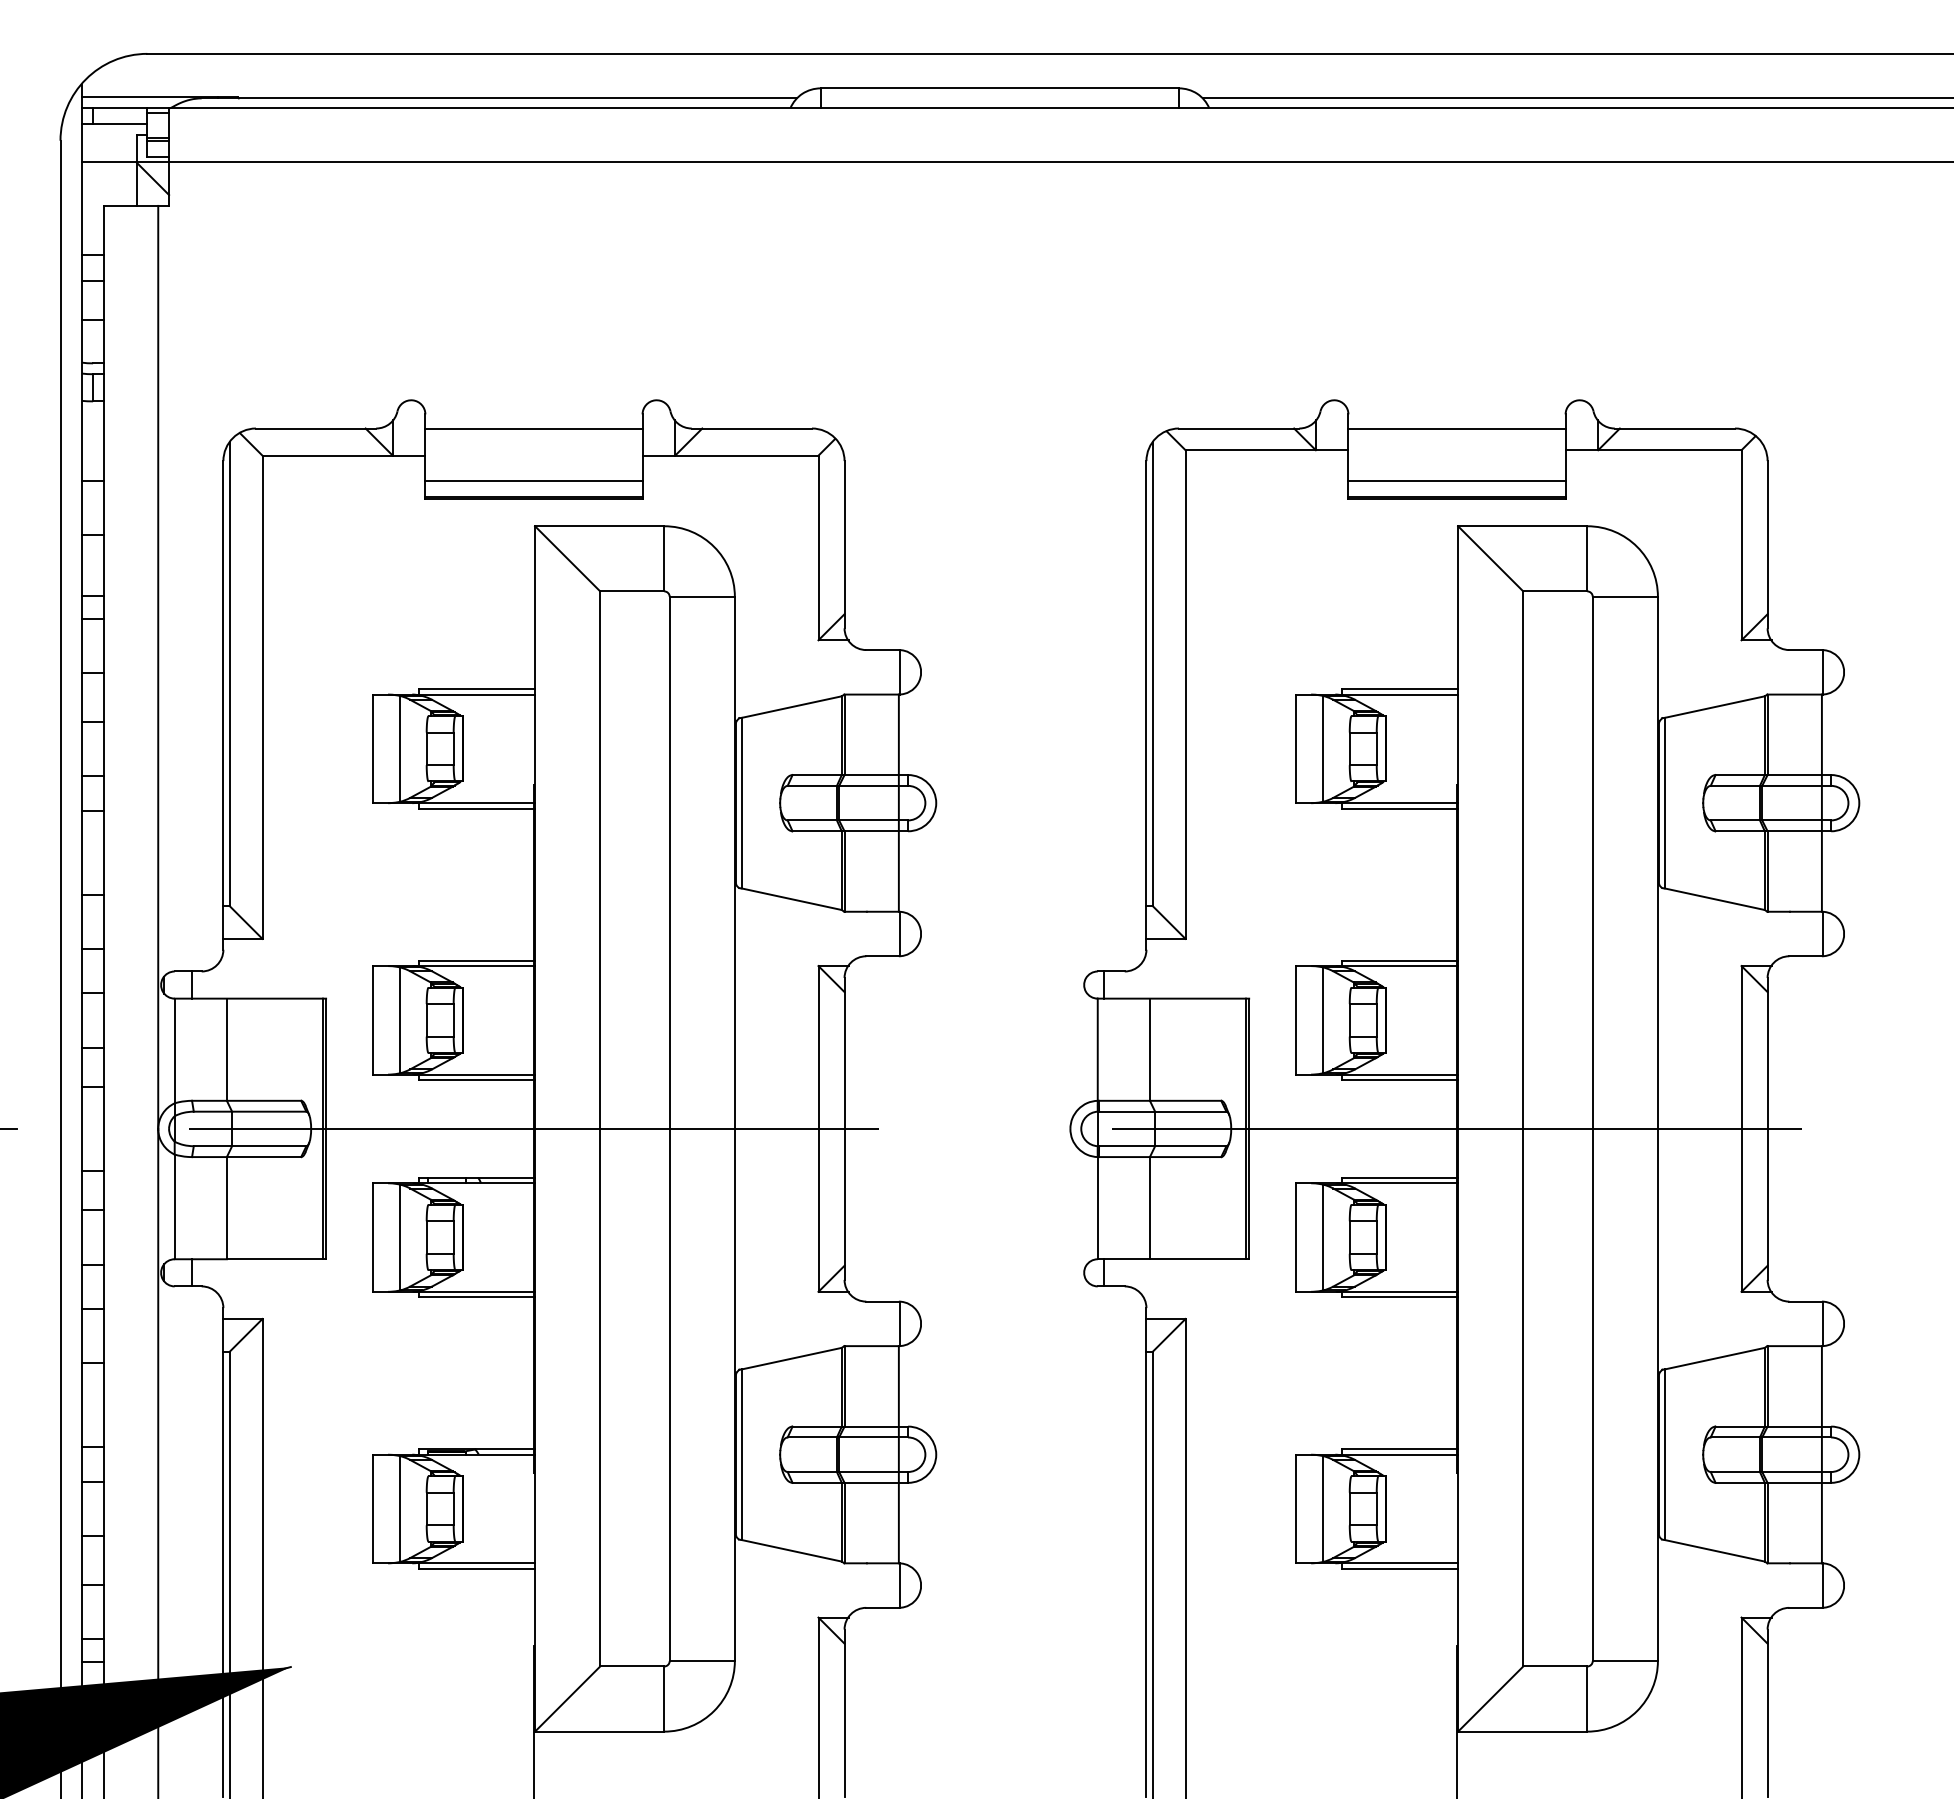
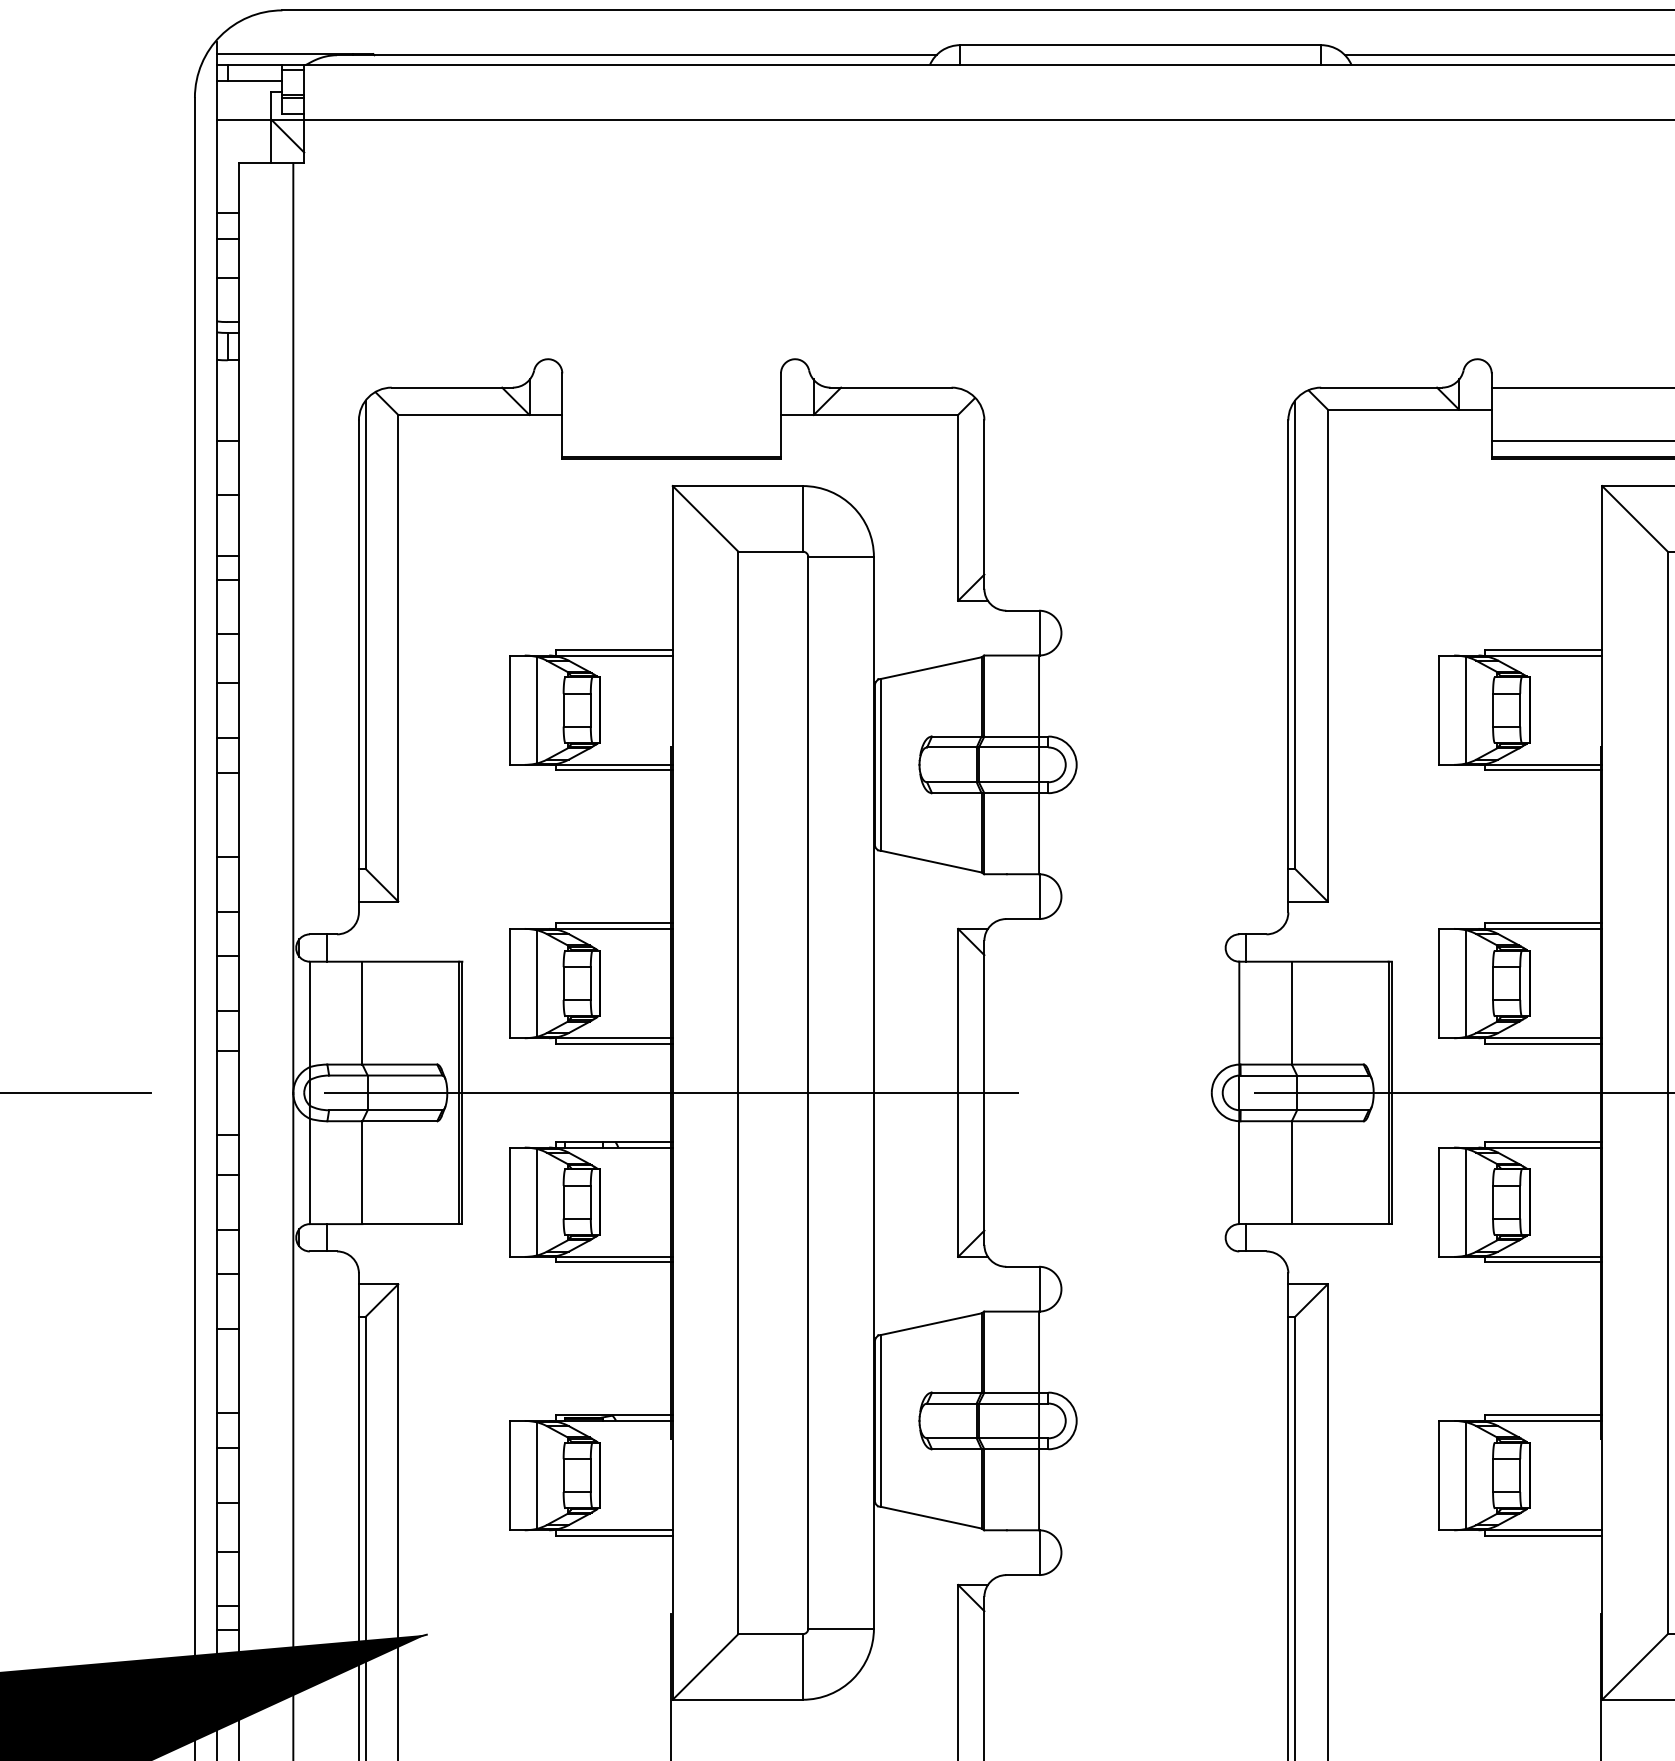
line: (533, 428) -> (671, 387), removed
line: (533, 481) -> (671, 440), removed

